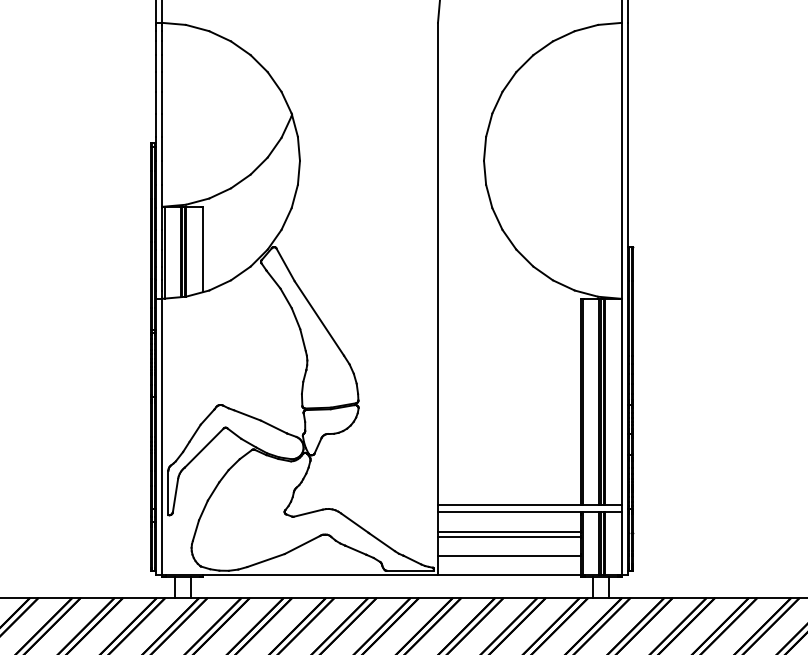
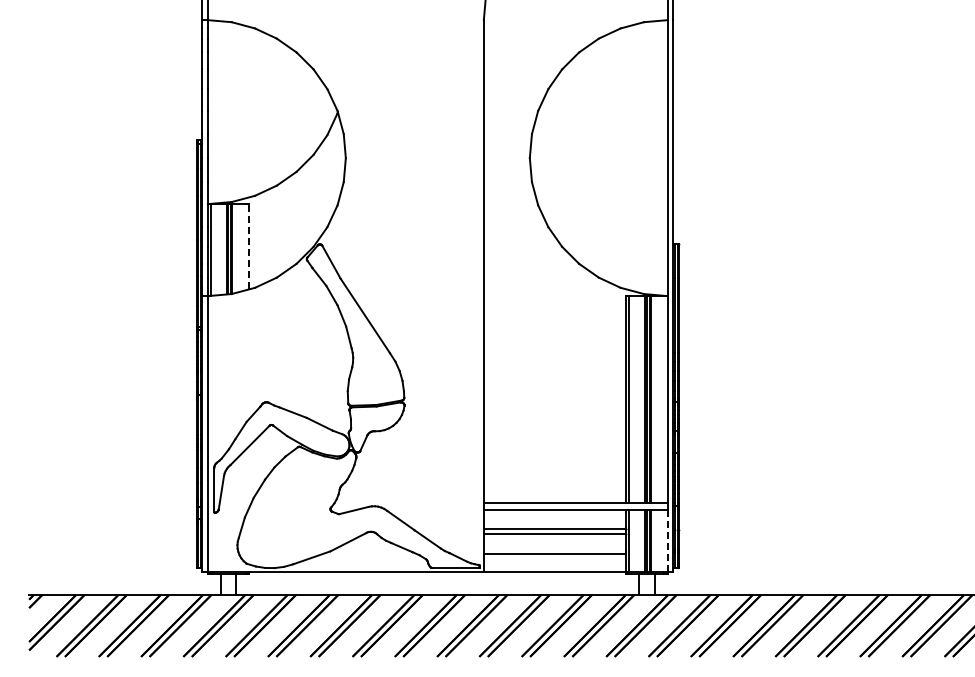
line: (203, 249) -> (249, 246), solid -> dashed
line: (621, 543) -> (667, 540), solid -> dashed

